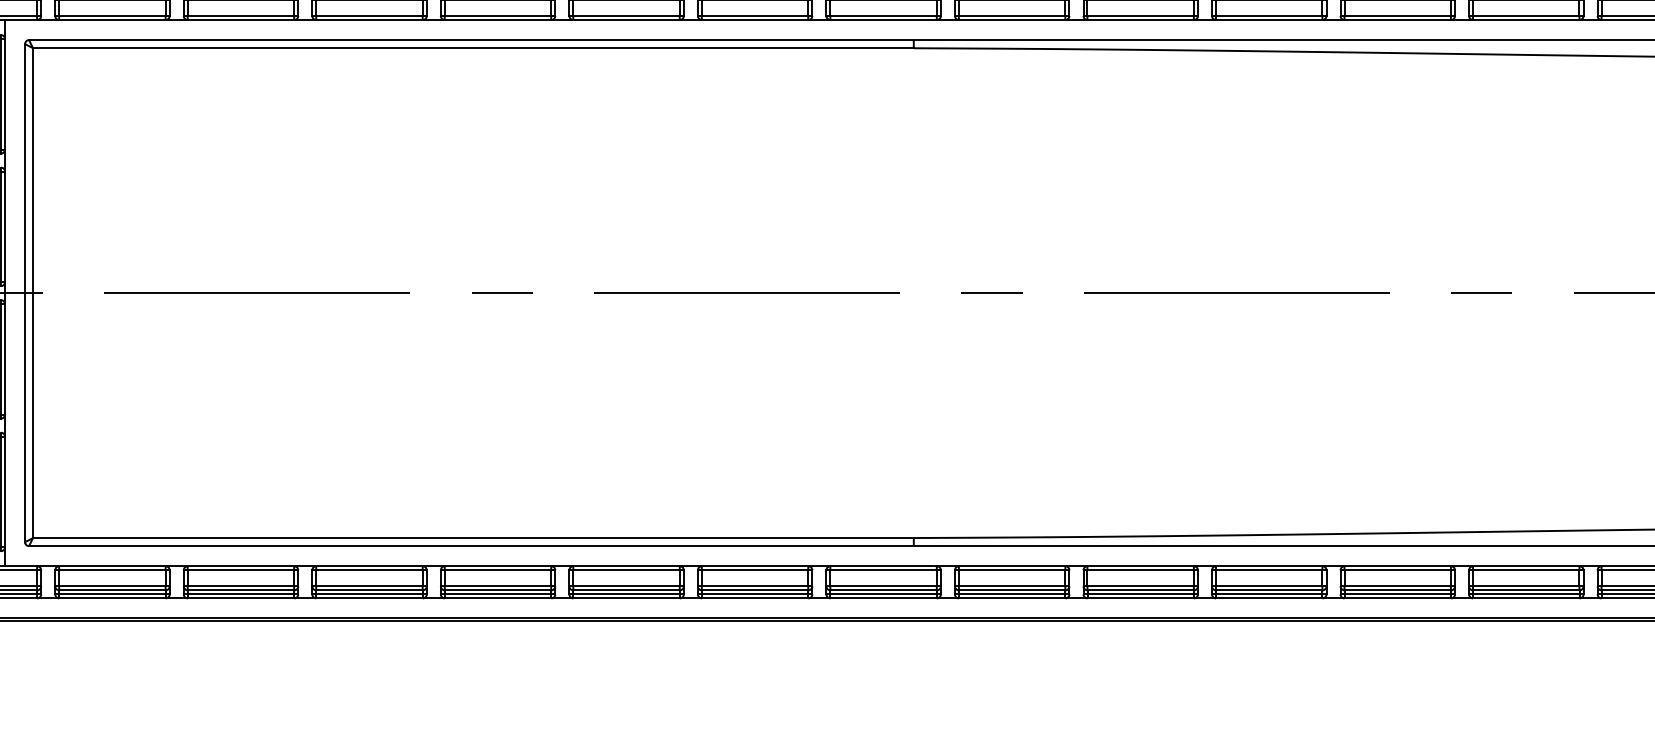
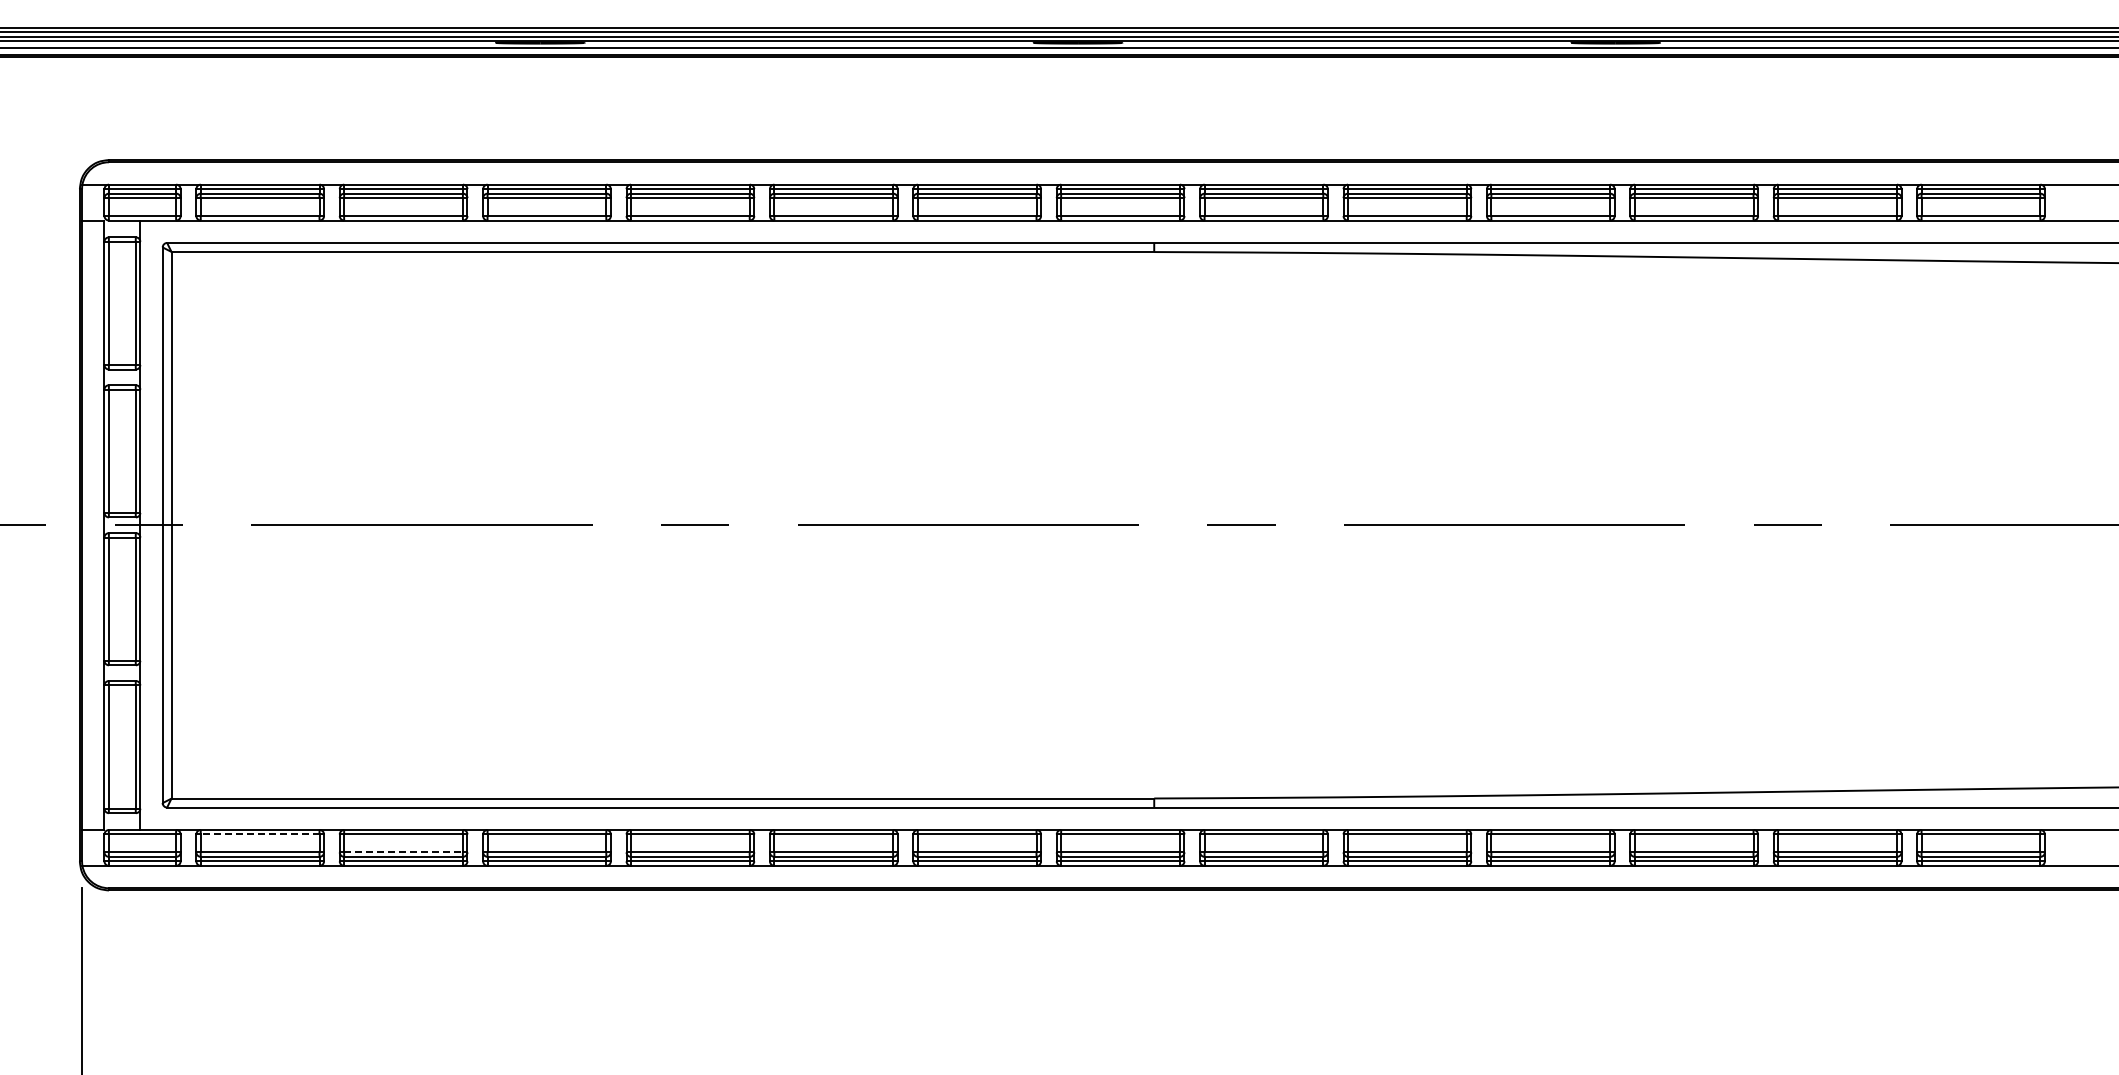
line: (111, 570) -> (259, 834), solid -> dashed
line: (241, 586) -> (404, 852), solid -> dashed

